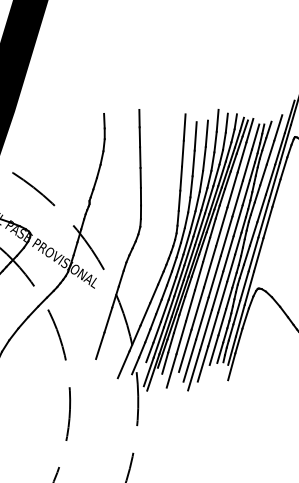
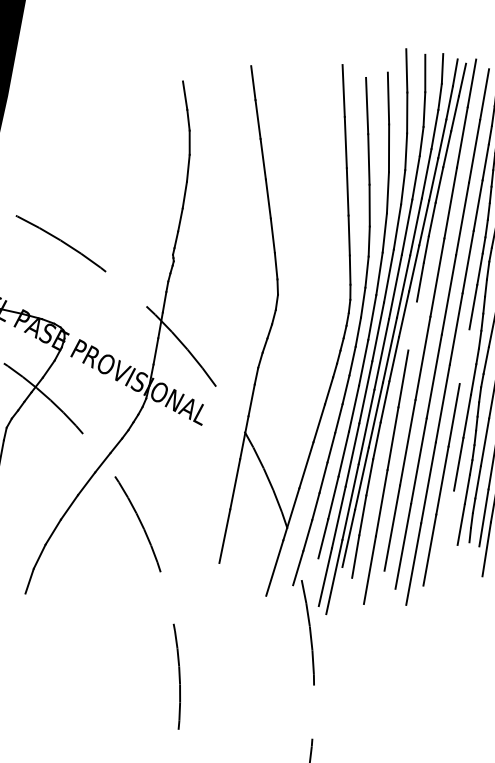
line: (206, 249) -> (412, 325), removed
line: (231, 267) -> (465, 355), removed
line: (213, 349) -> (447, 519), removed

